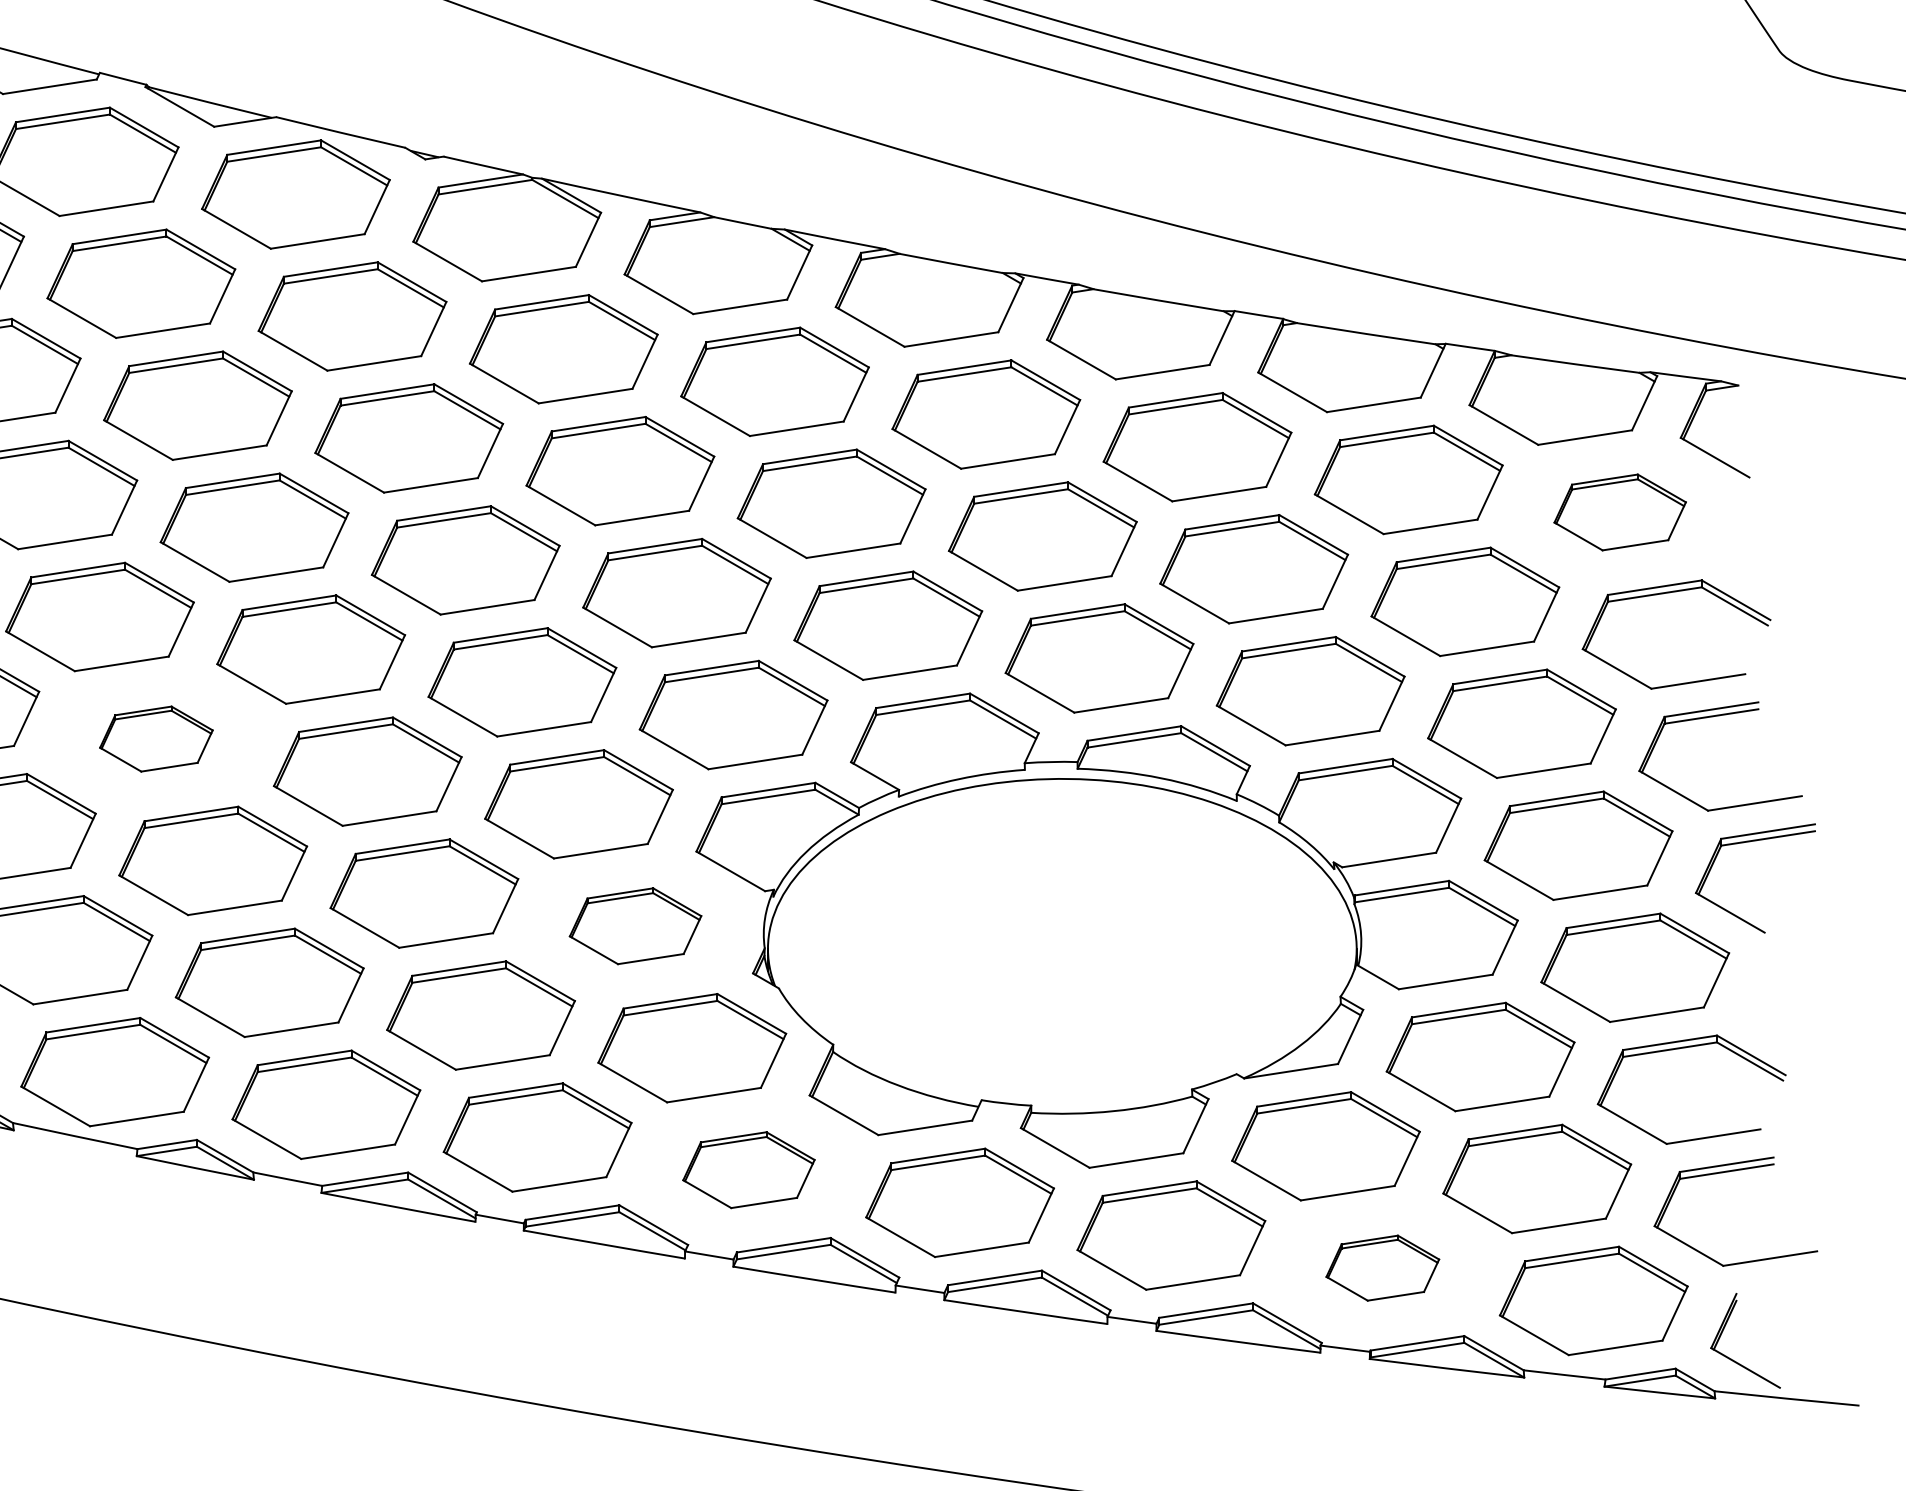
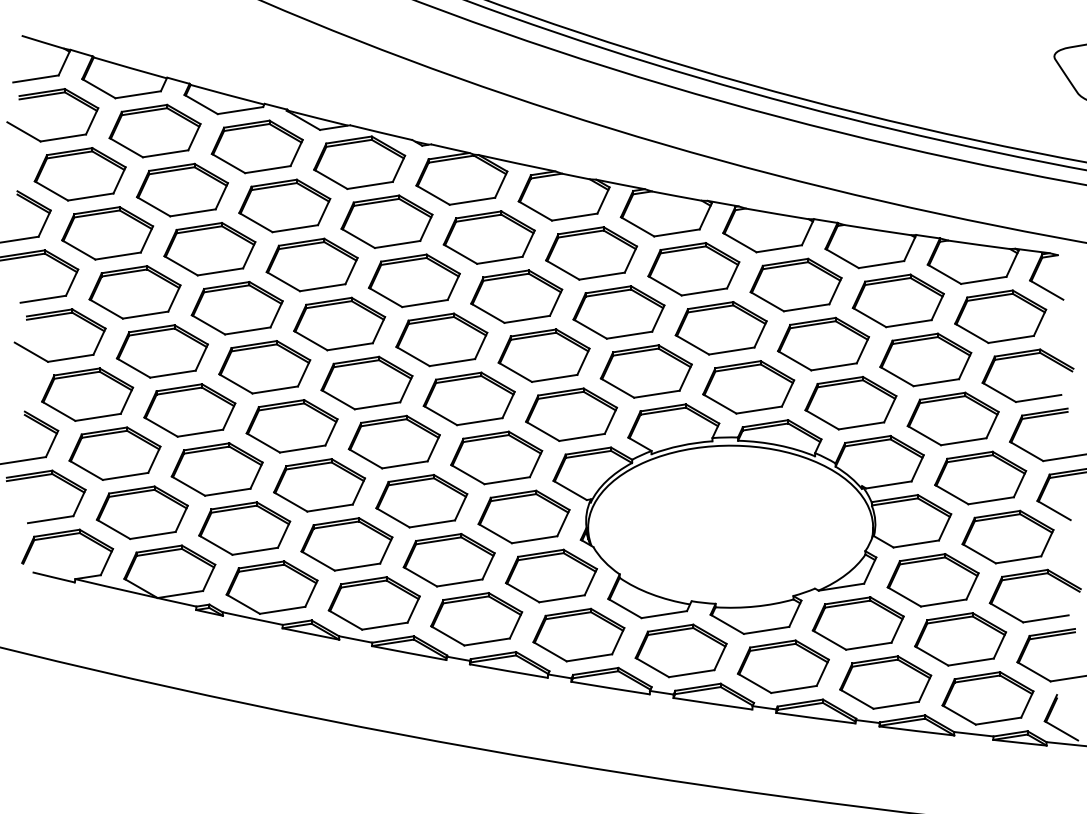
part: (1619, 512) -> (1000, 316), size x1.43
part: (155, 739) -> (291, 426), size x1.67
part: (634, 925) -> (523, 516), size x1.43
part: (748, 1168) -> (578, 634), size x1.43
part: (1382, 1268) -> (885, 682), size x1.67

